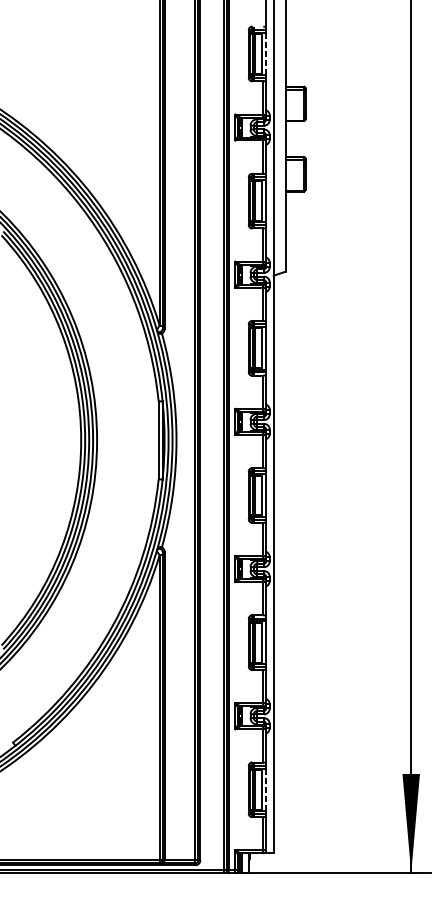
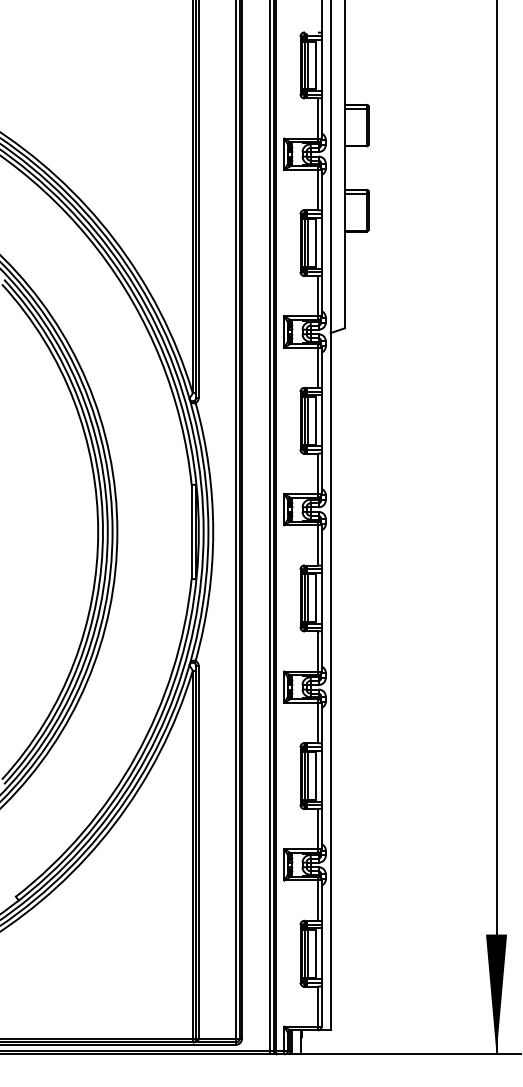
line: (266, 54) -> (321, 65), dashed -> solid
line: (266, 789) -> (321, 953), dashed -> solid

